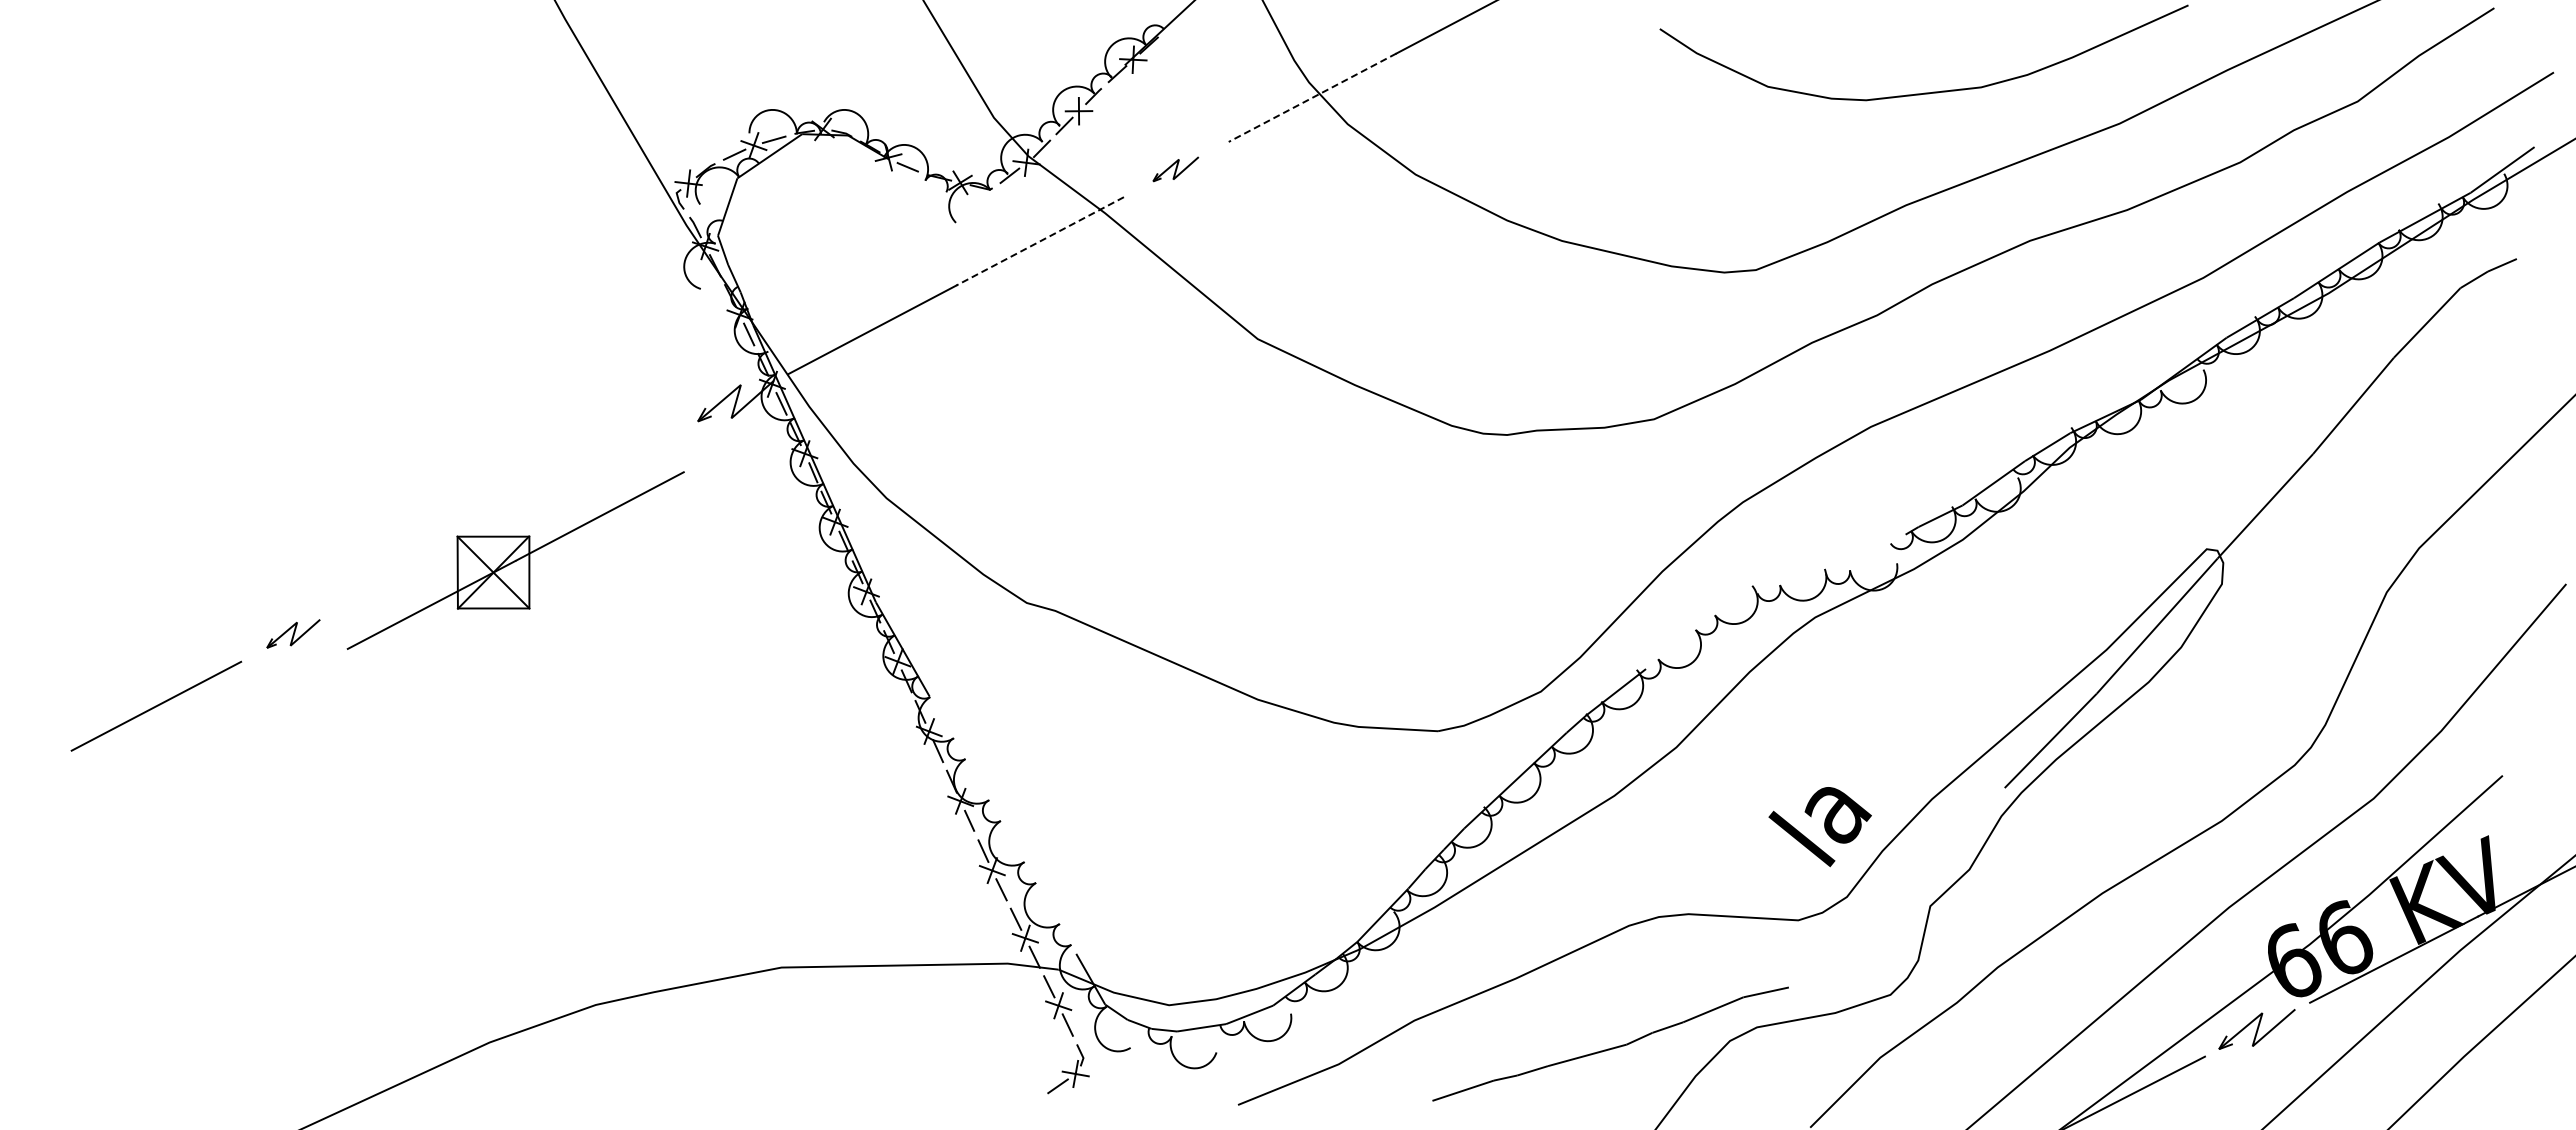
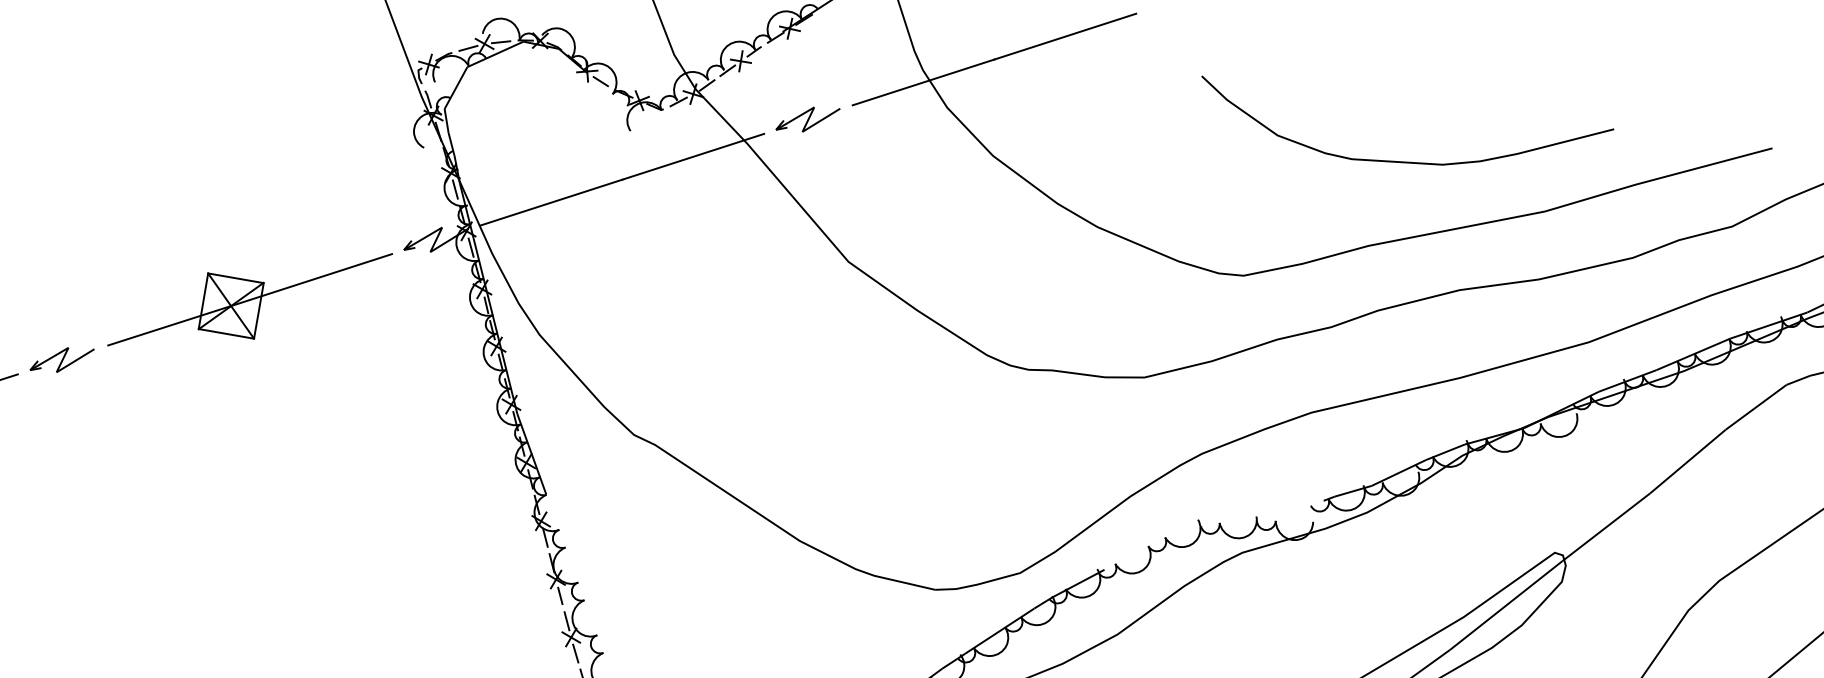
line: (1312, 97) -> (923, 82), dashed -> solid
part: (1175, 169) -> (807, 119), size x1.67
line: (1040, 241) -> (693, 156), dashed -> solid
part: (515, 560) -> (249, 299), moved
part: (293, 633) -> (62, 359), size x1.43

